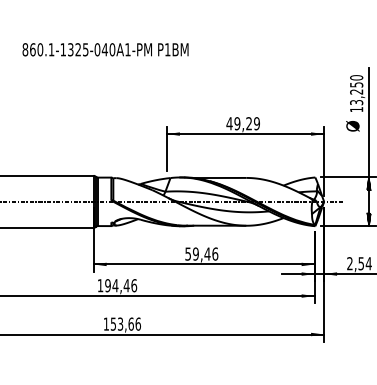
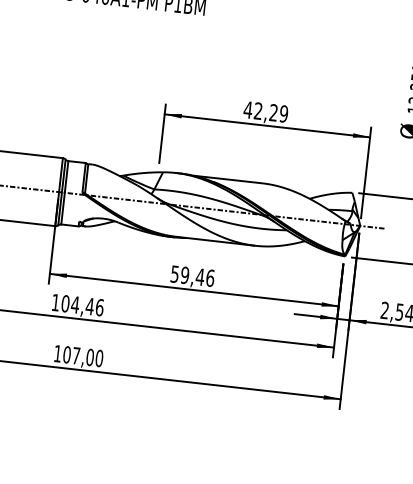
text: (237, 123) -> (258, 110), 49,29 -> 42,29
text: (107, 285) -> (64, 303), 194,46 -> 104,46
text: (125, 323) -> (82, 355), 153,66 -> 107,00

